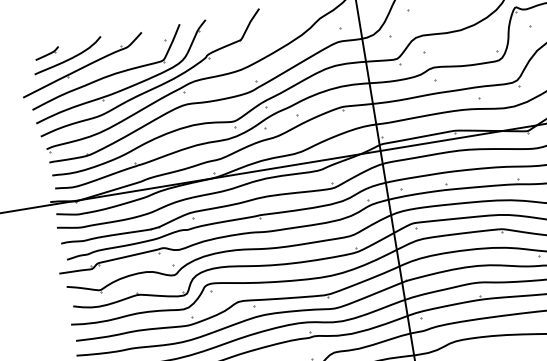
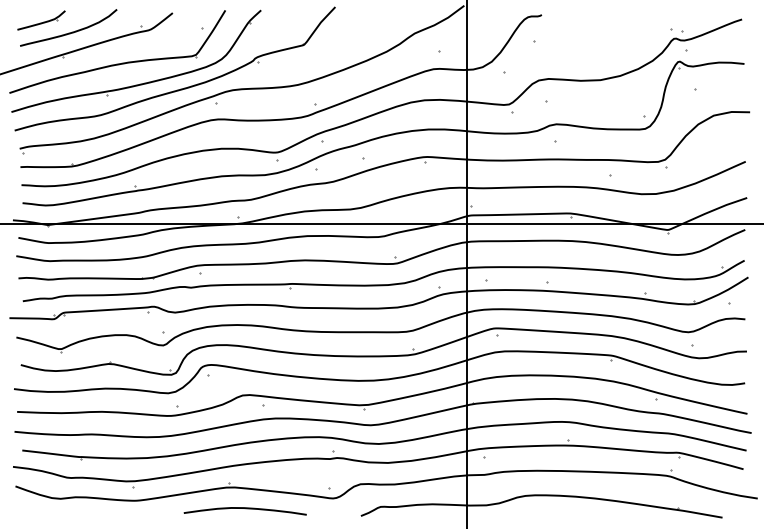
part: (47, 53) -> (41, 20), size x1.43

